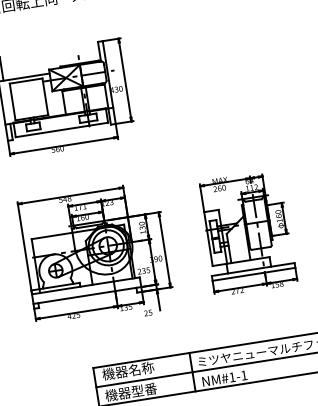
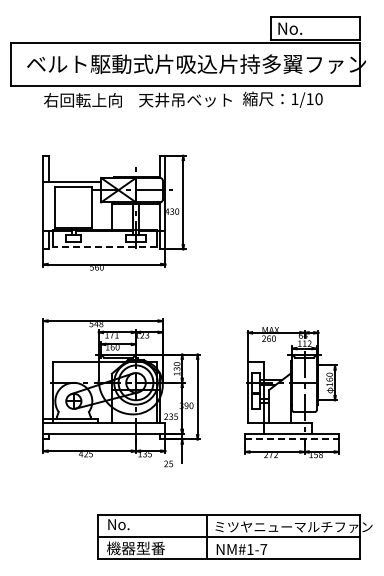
line: (61, 129) -> (104, 246), solid -> dashed
line: (254, 274) -> (292, 439), solid -> dashed
text: (128, 371) -> (136, 524), 機器名称 -> No.
text: (243, 375) -> (263, 549), NM#1-1 -> NM#1-7

